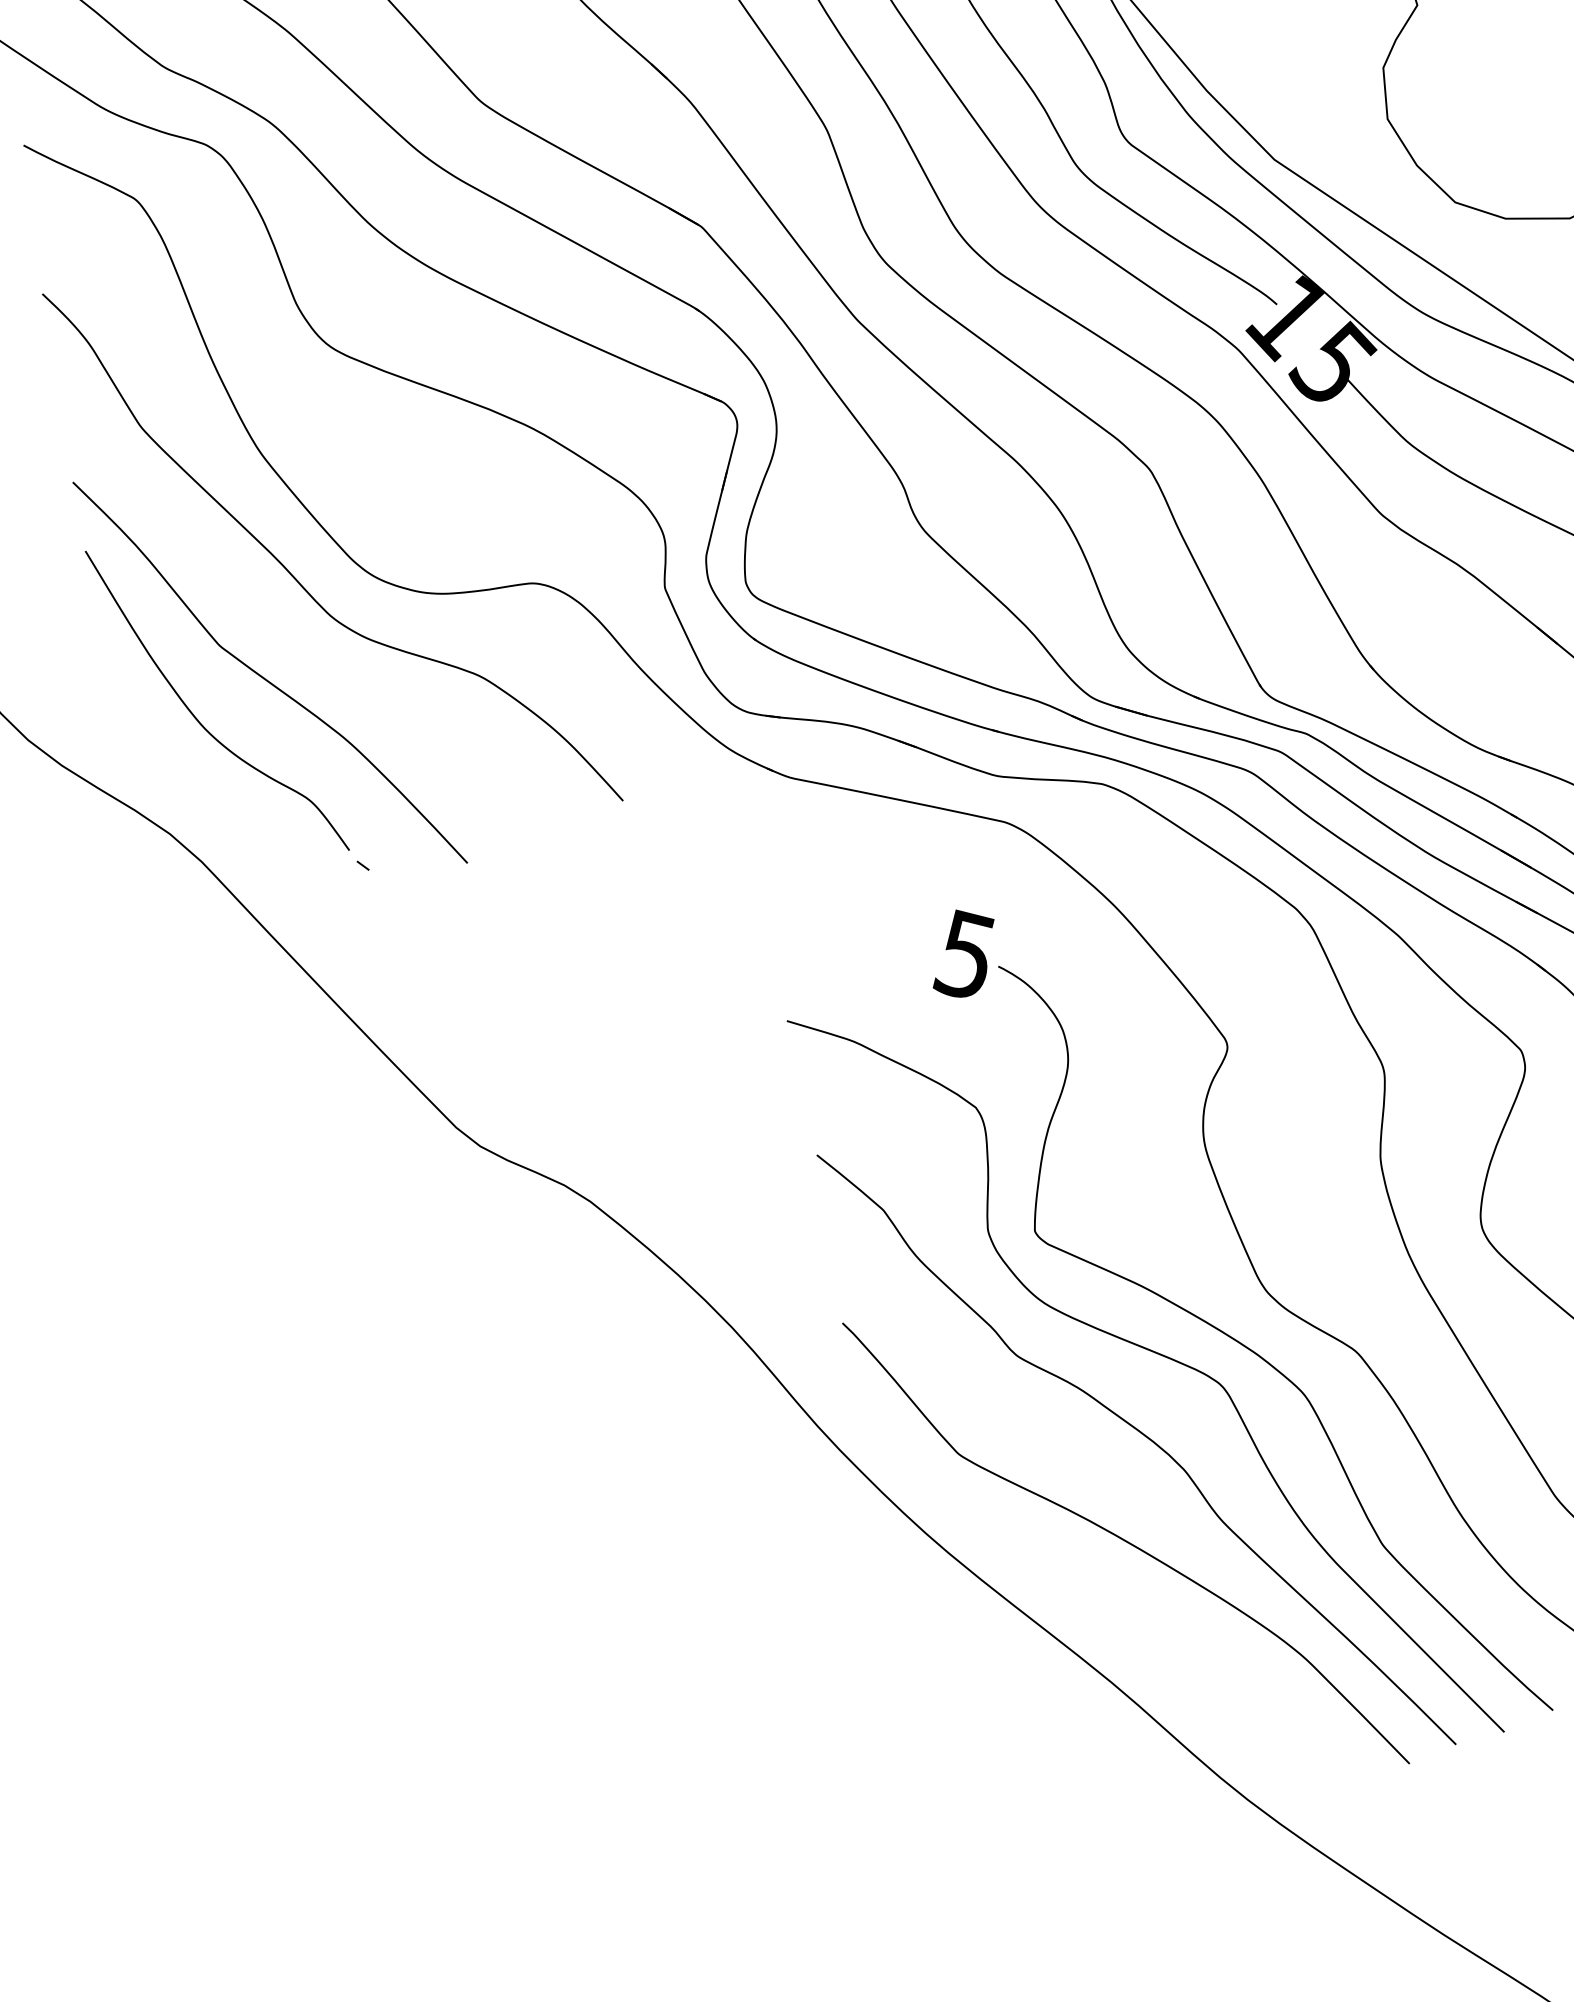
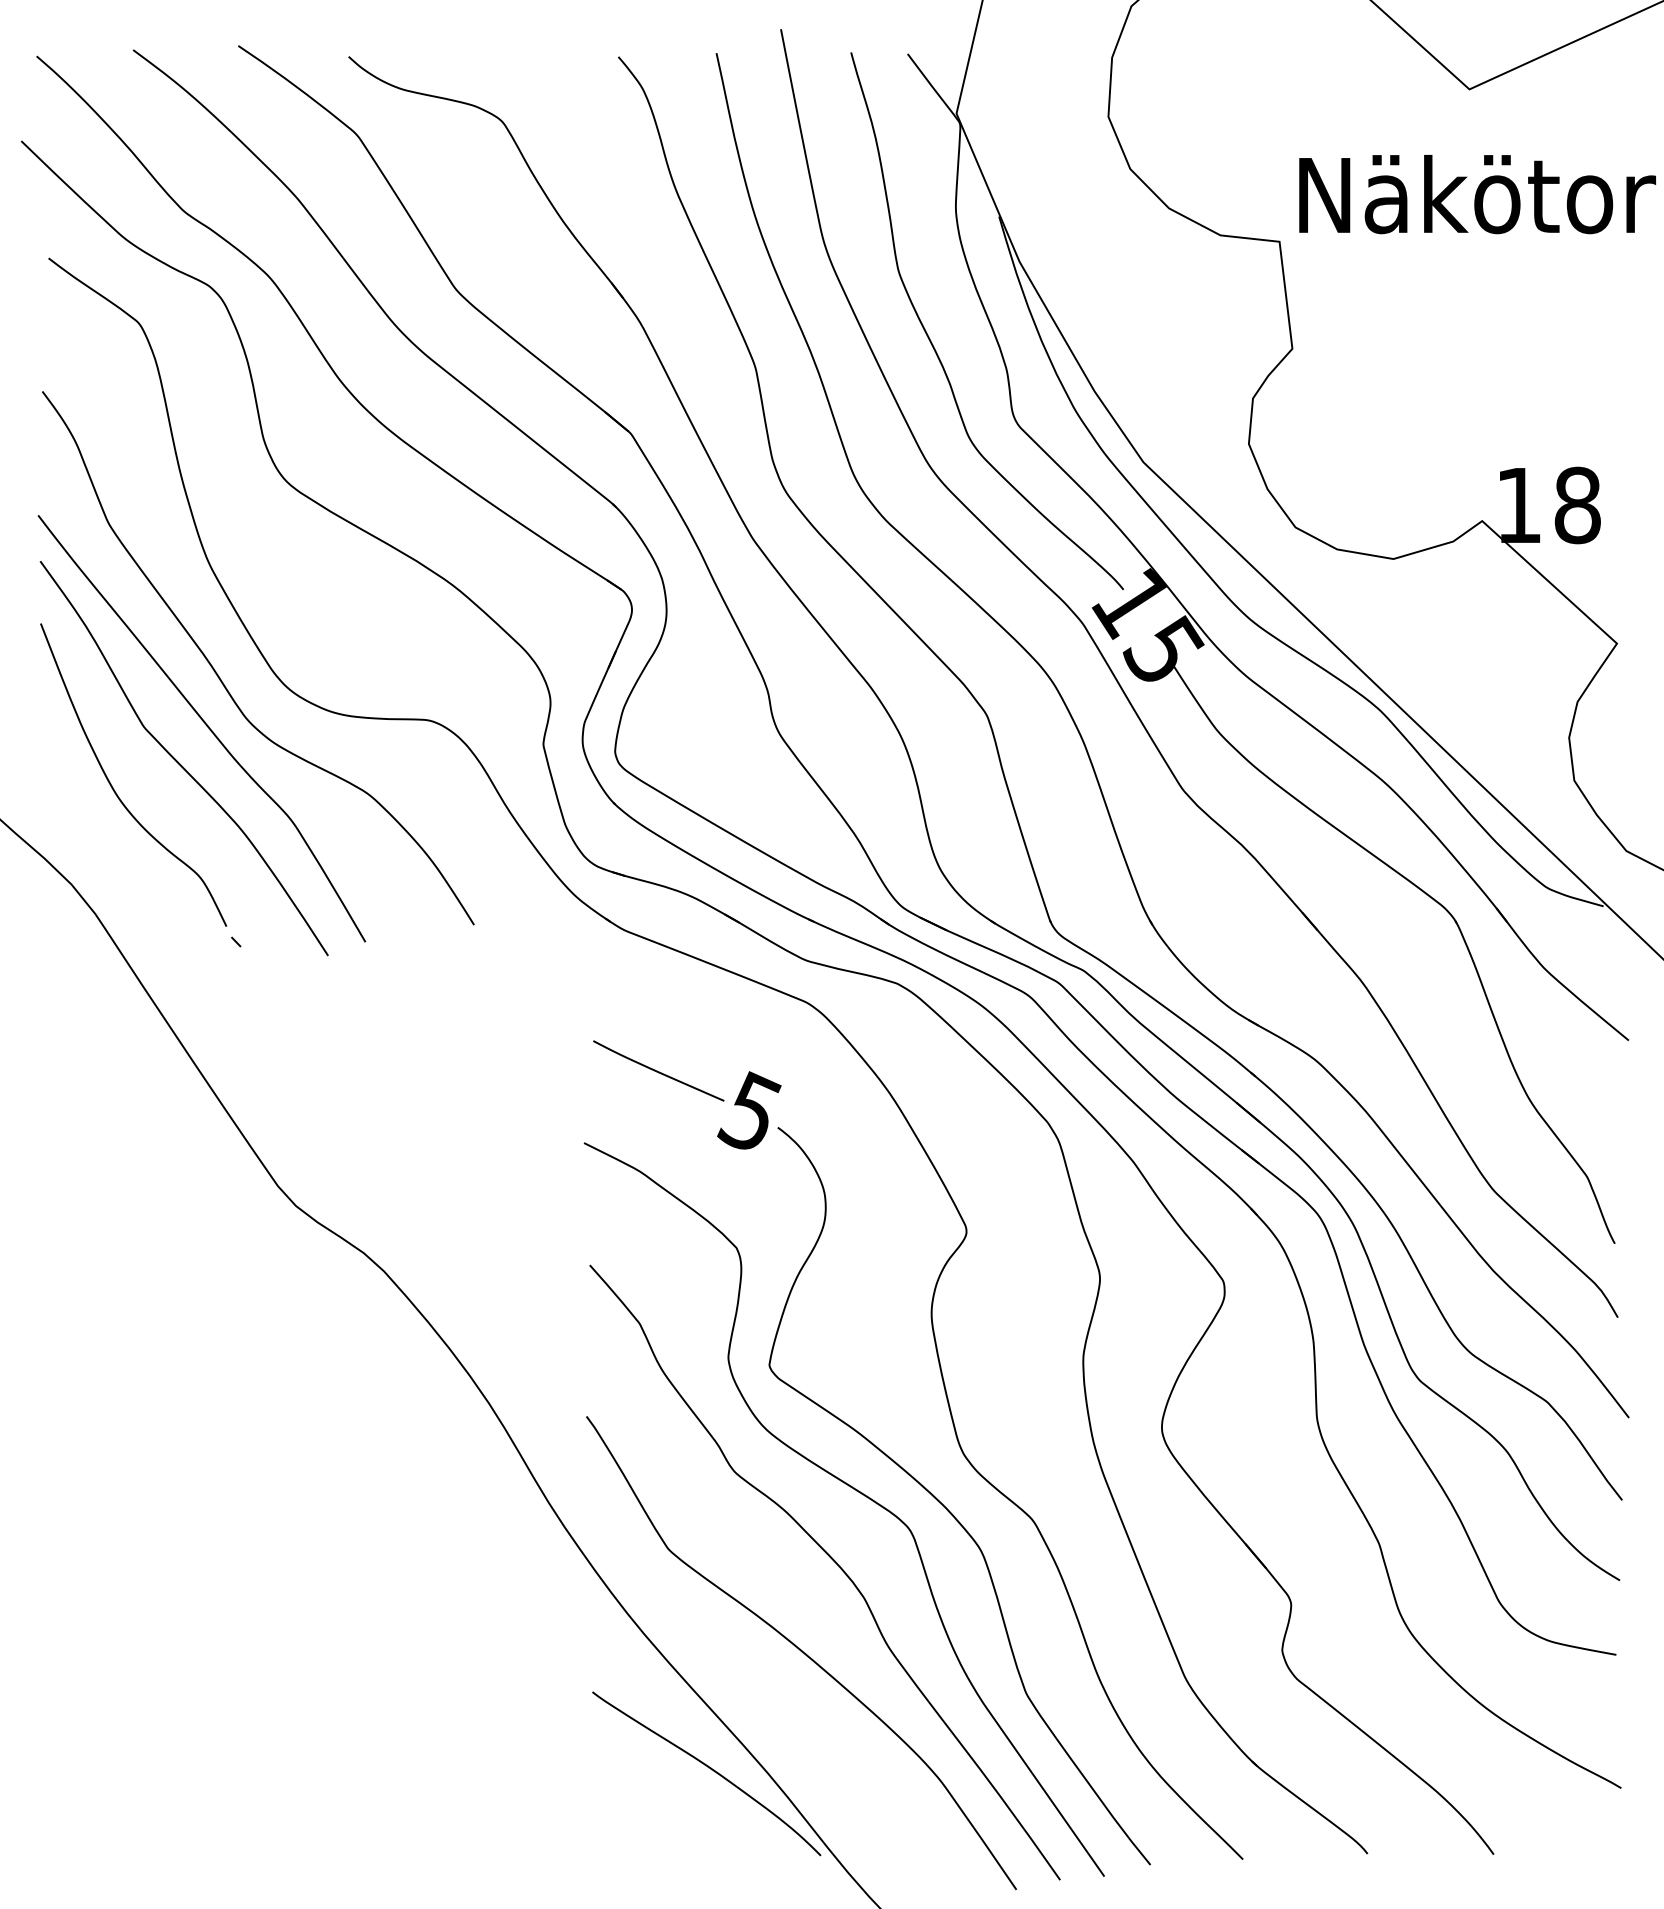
curve: (287, 632) -> (205, 725), added
curve: (854, 926) -> (657, 1070), added
curve: (1047, 1689) -> (710, 1769), added

